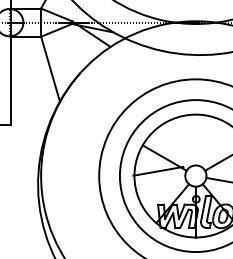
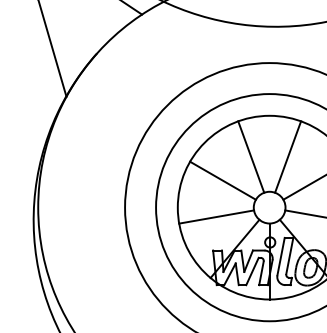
line: (183, 142) -> (251, 157), added
line: (207, 142) -> (286, 157), added
line: (158, 170) -> (216, 215), moved

